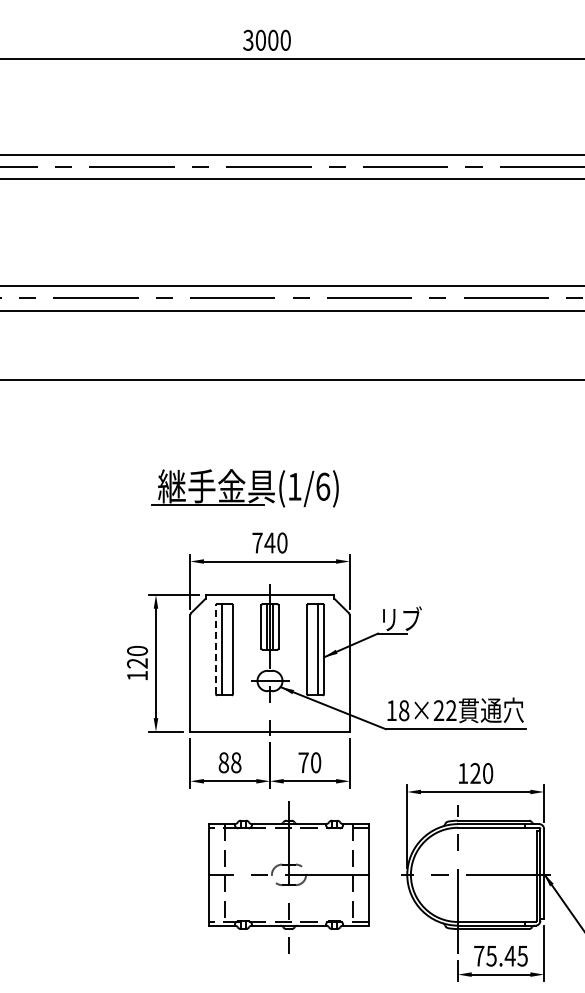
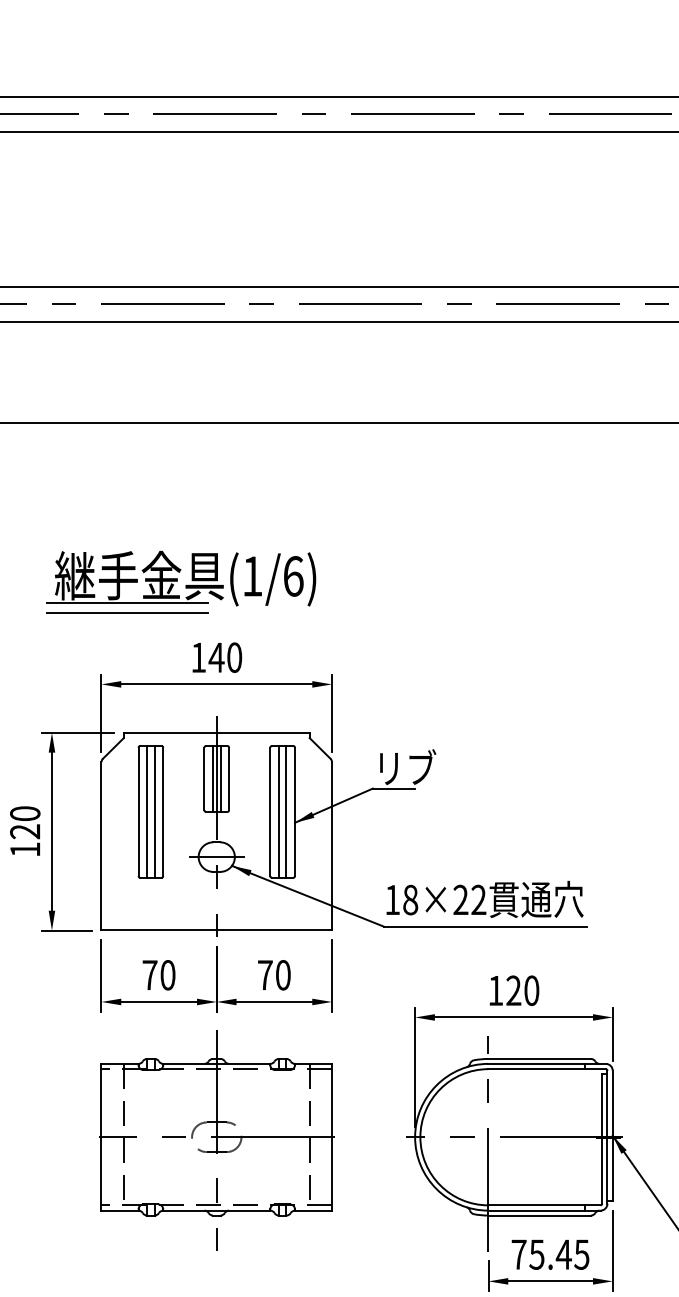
line: (207, 511) -> (126, 612), added
text: (257, 542) -> (198, 656), 740 -> 140
line: (215, 649) -> (137, 811), dashed -> solid
line: (227, 649) -> (155, 811), added
line: (312, 649) -> (278, 811), added
text: (229, 762) -> (158, 974), 88 -> 70
part: (288, 877) -> (216, 1141), moved

